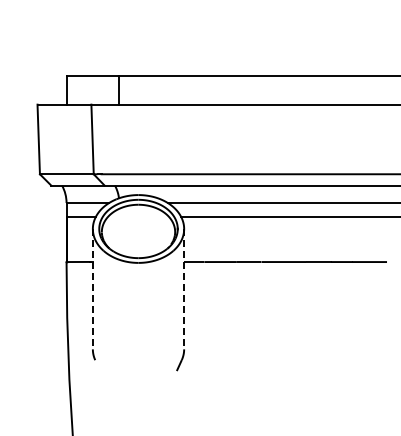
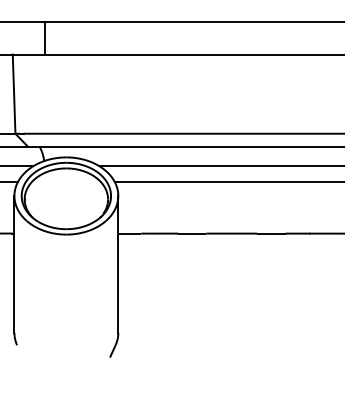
line: (92, 289) -> (14, 264), dashed -> solid
line: (184, 289) -> (118, 264), dashed -> solid

